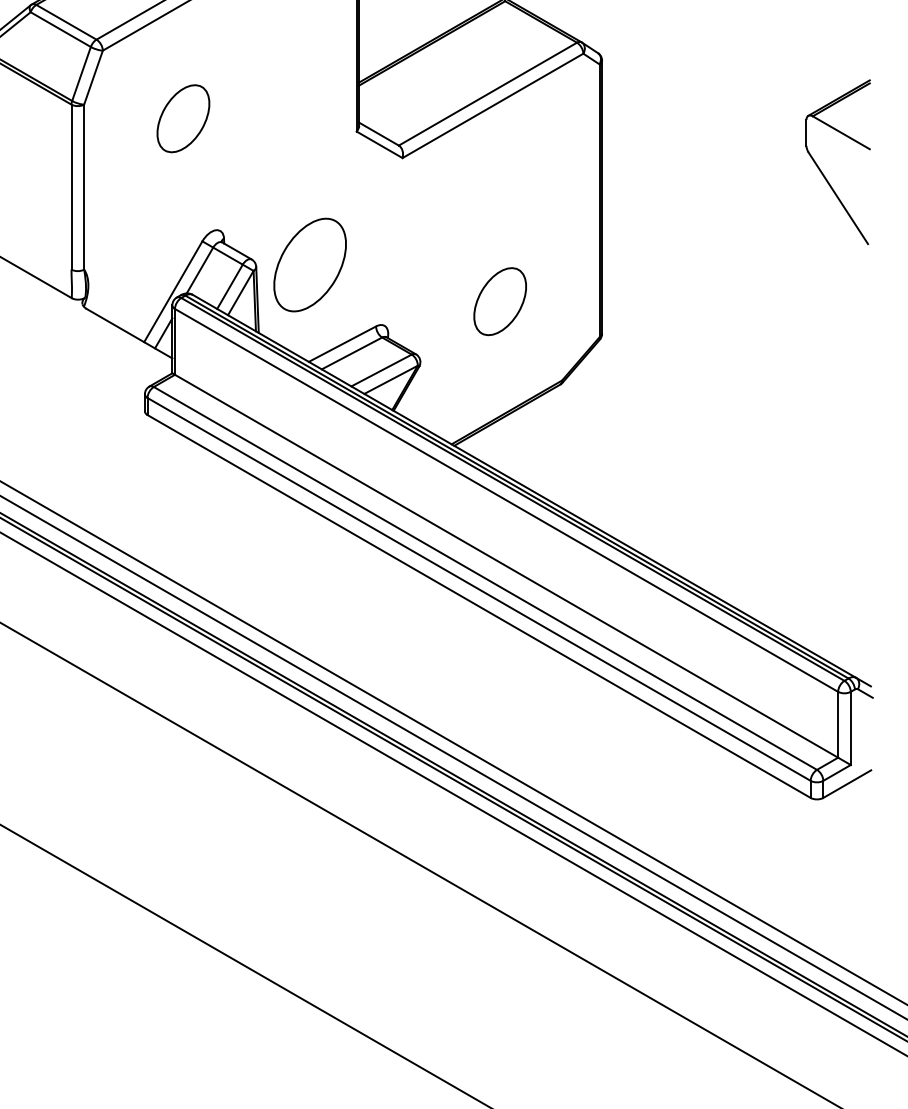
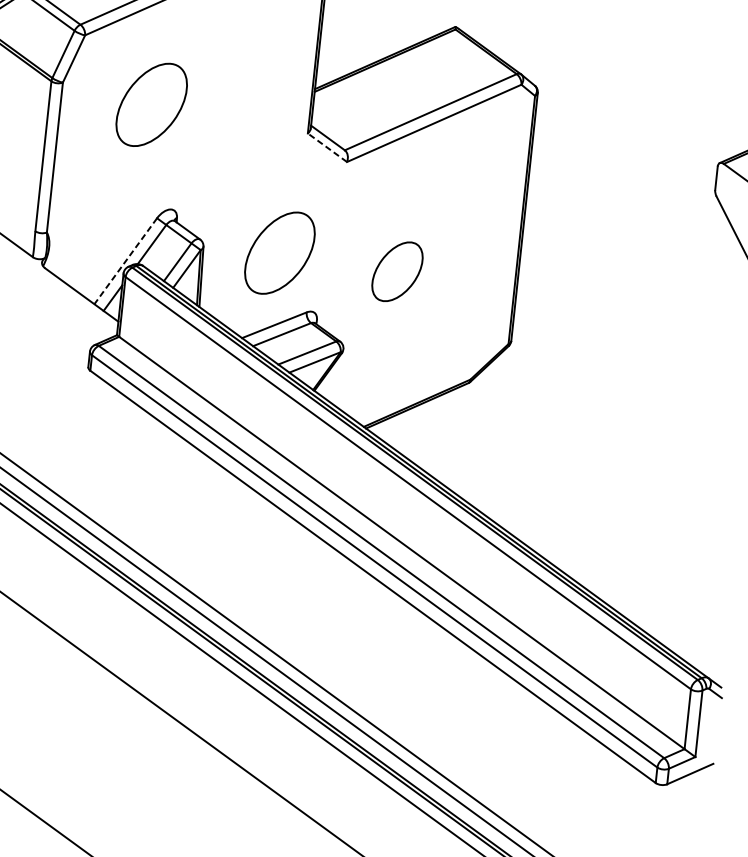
part: (183, 118) -> (151, 104), size x1.4
line: (379, 144) -> (327, 147), solid -> dashed
part: (309, 264) -> (279, 252), moved
line: (173, 292) -> (125, 261), solid -> dashed
part: (499, 301) -> (396, 271), moved

